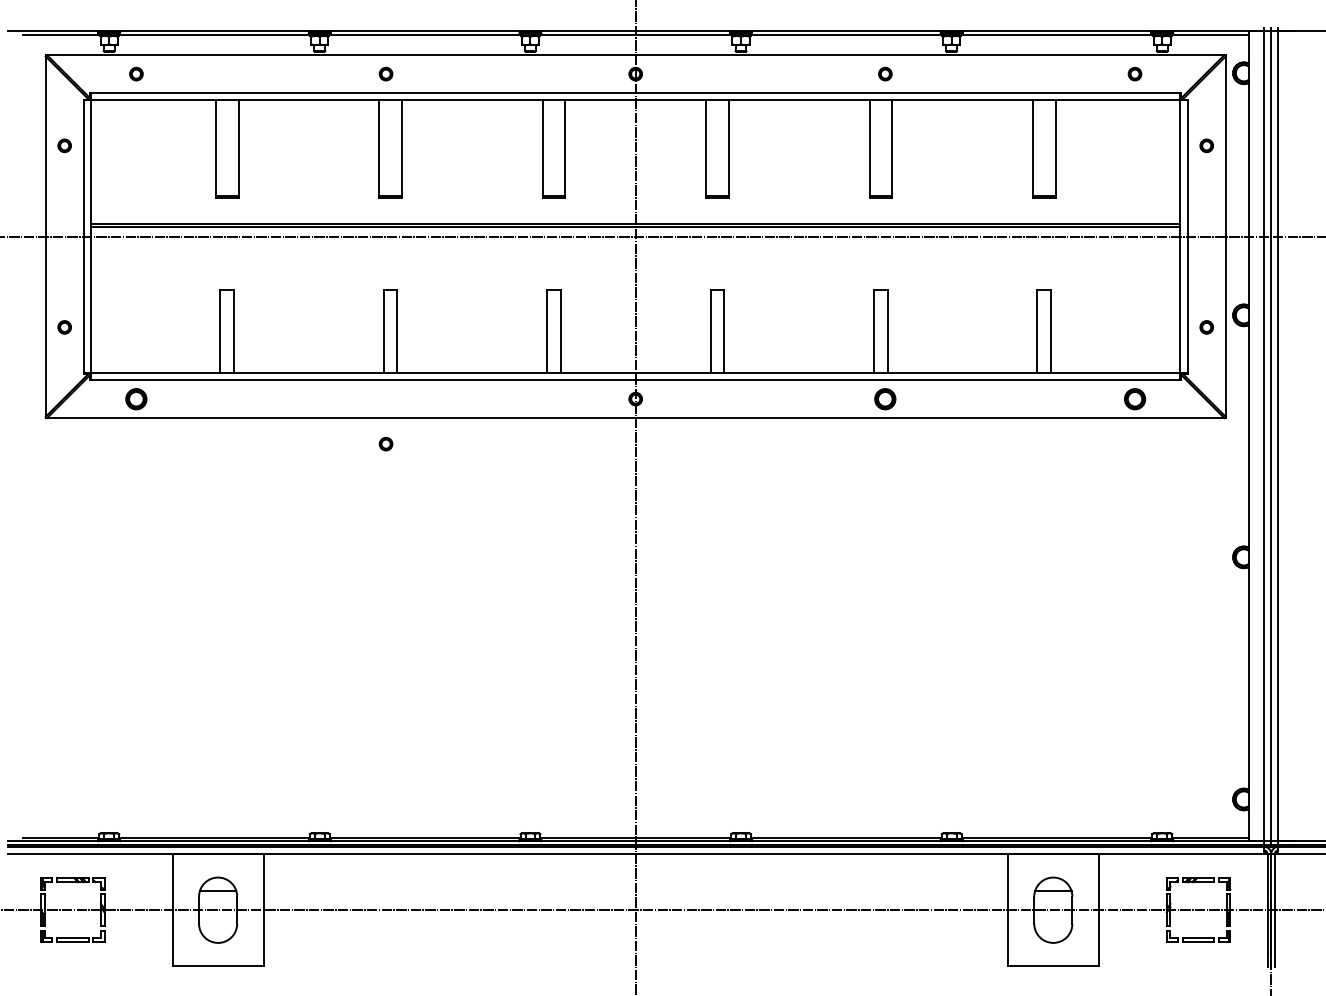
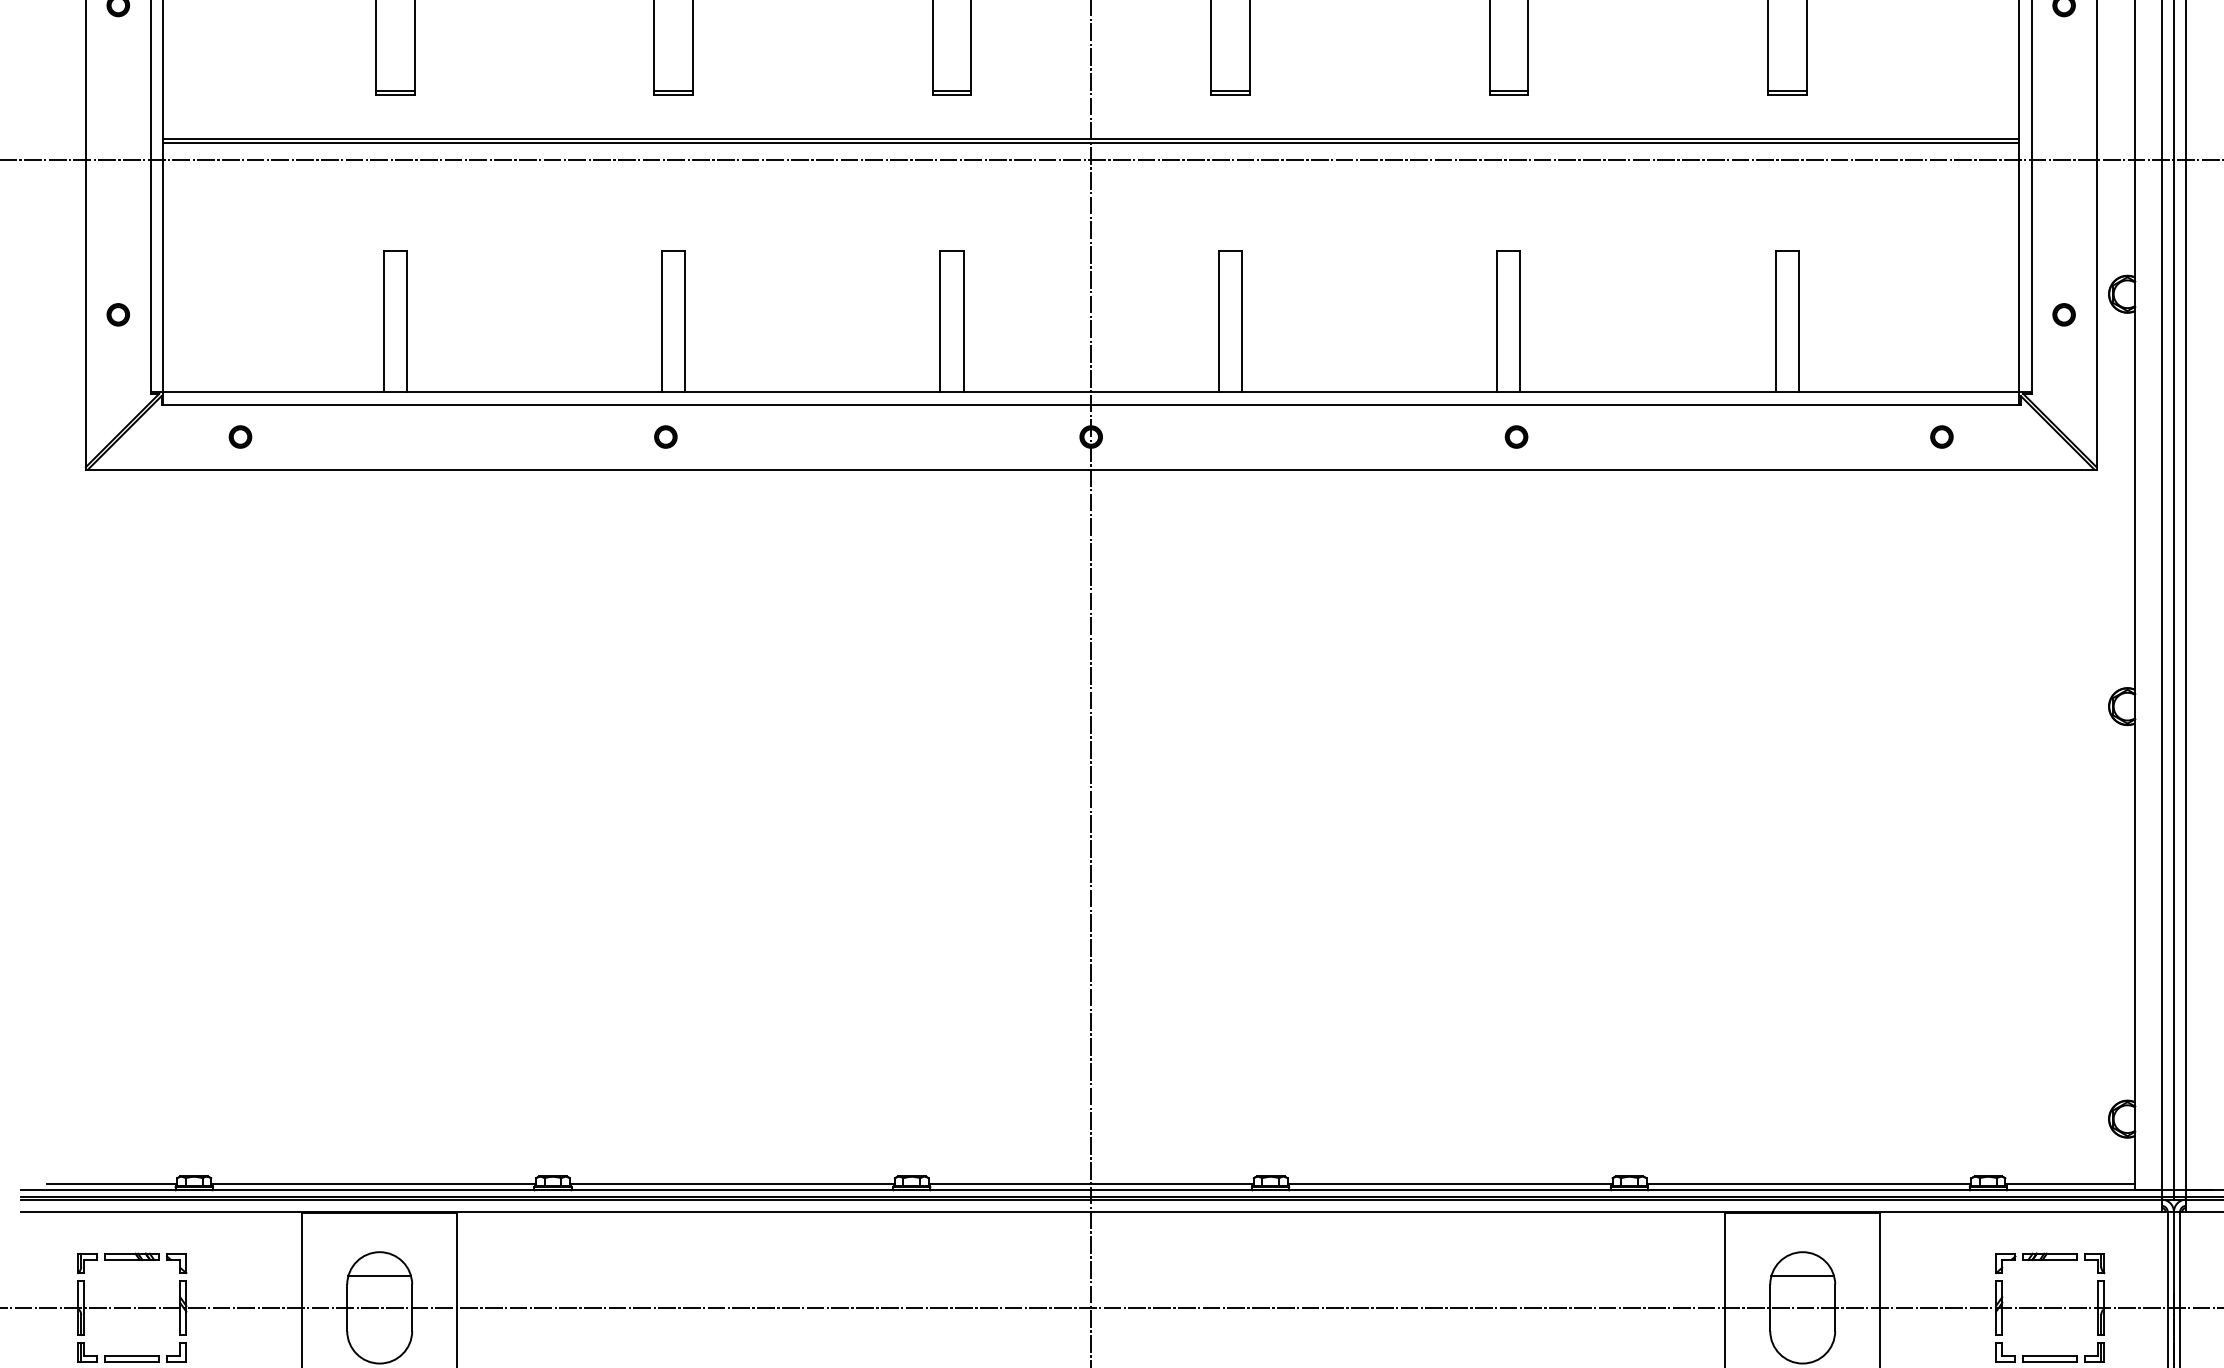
part: (136, 398) -> (240, 435), size x0.62
part: (885, 398) -> (1516, 435), size x0.62
part: (1134, 398) -> (1941, 435), size x0.62
part: (385, 443) -> (664, 435), moved

